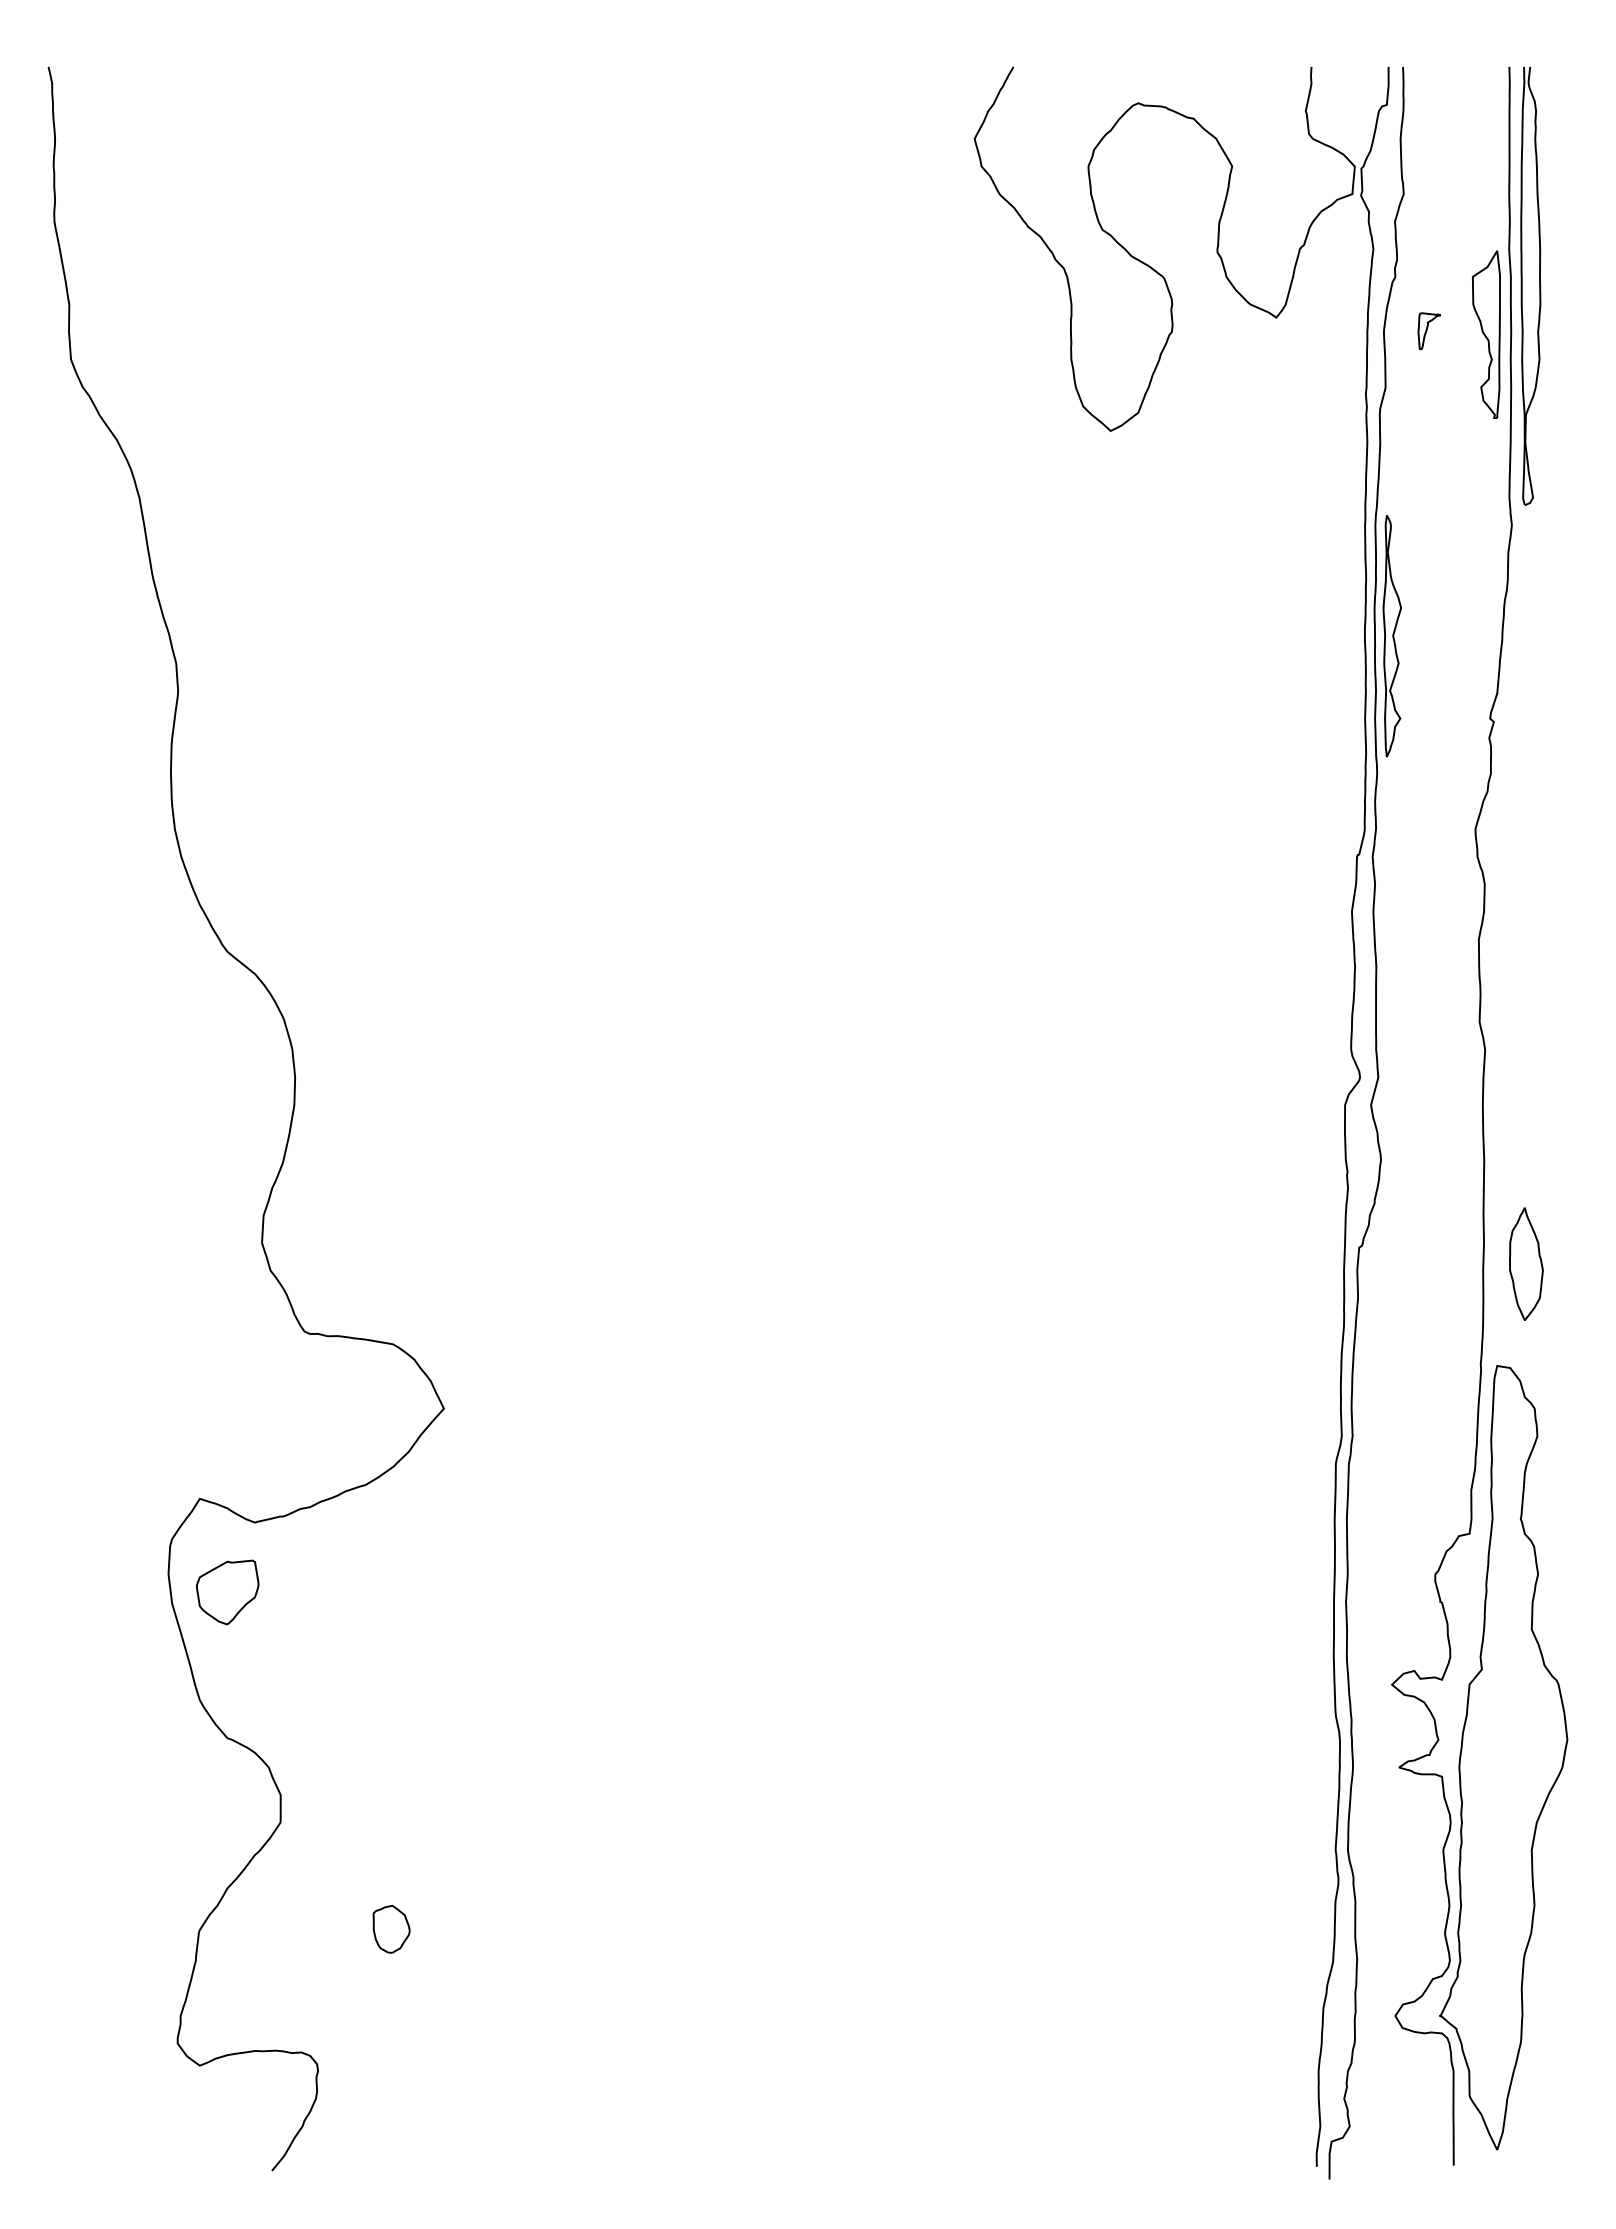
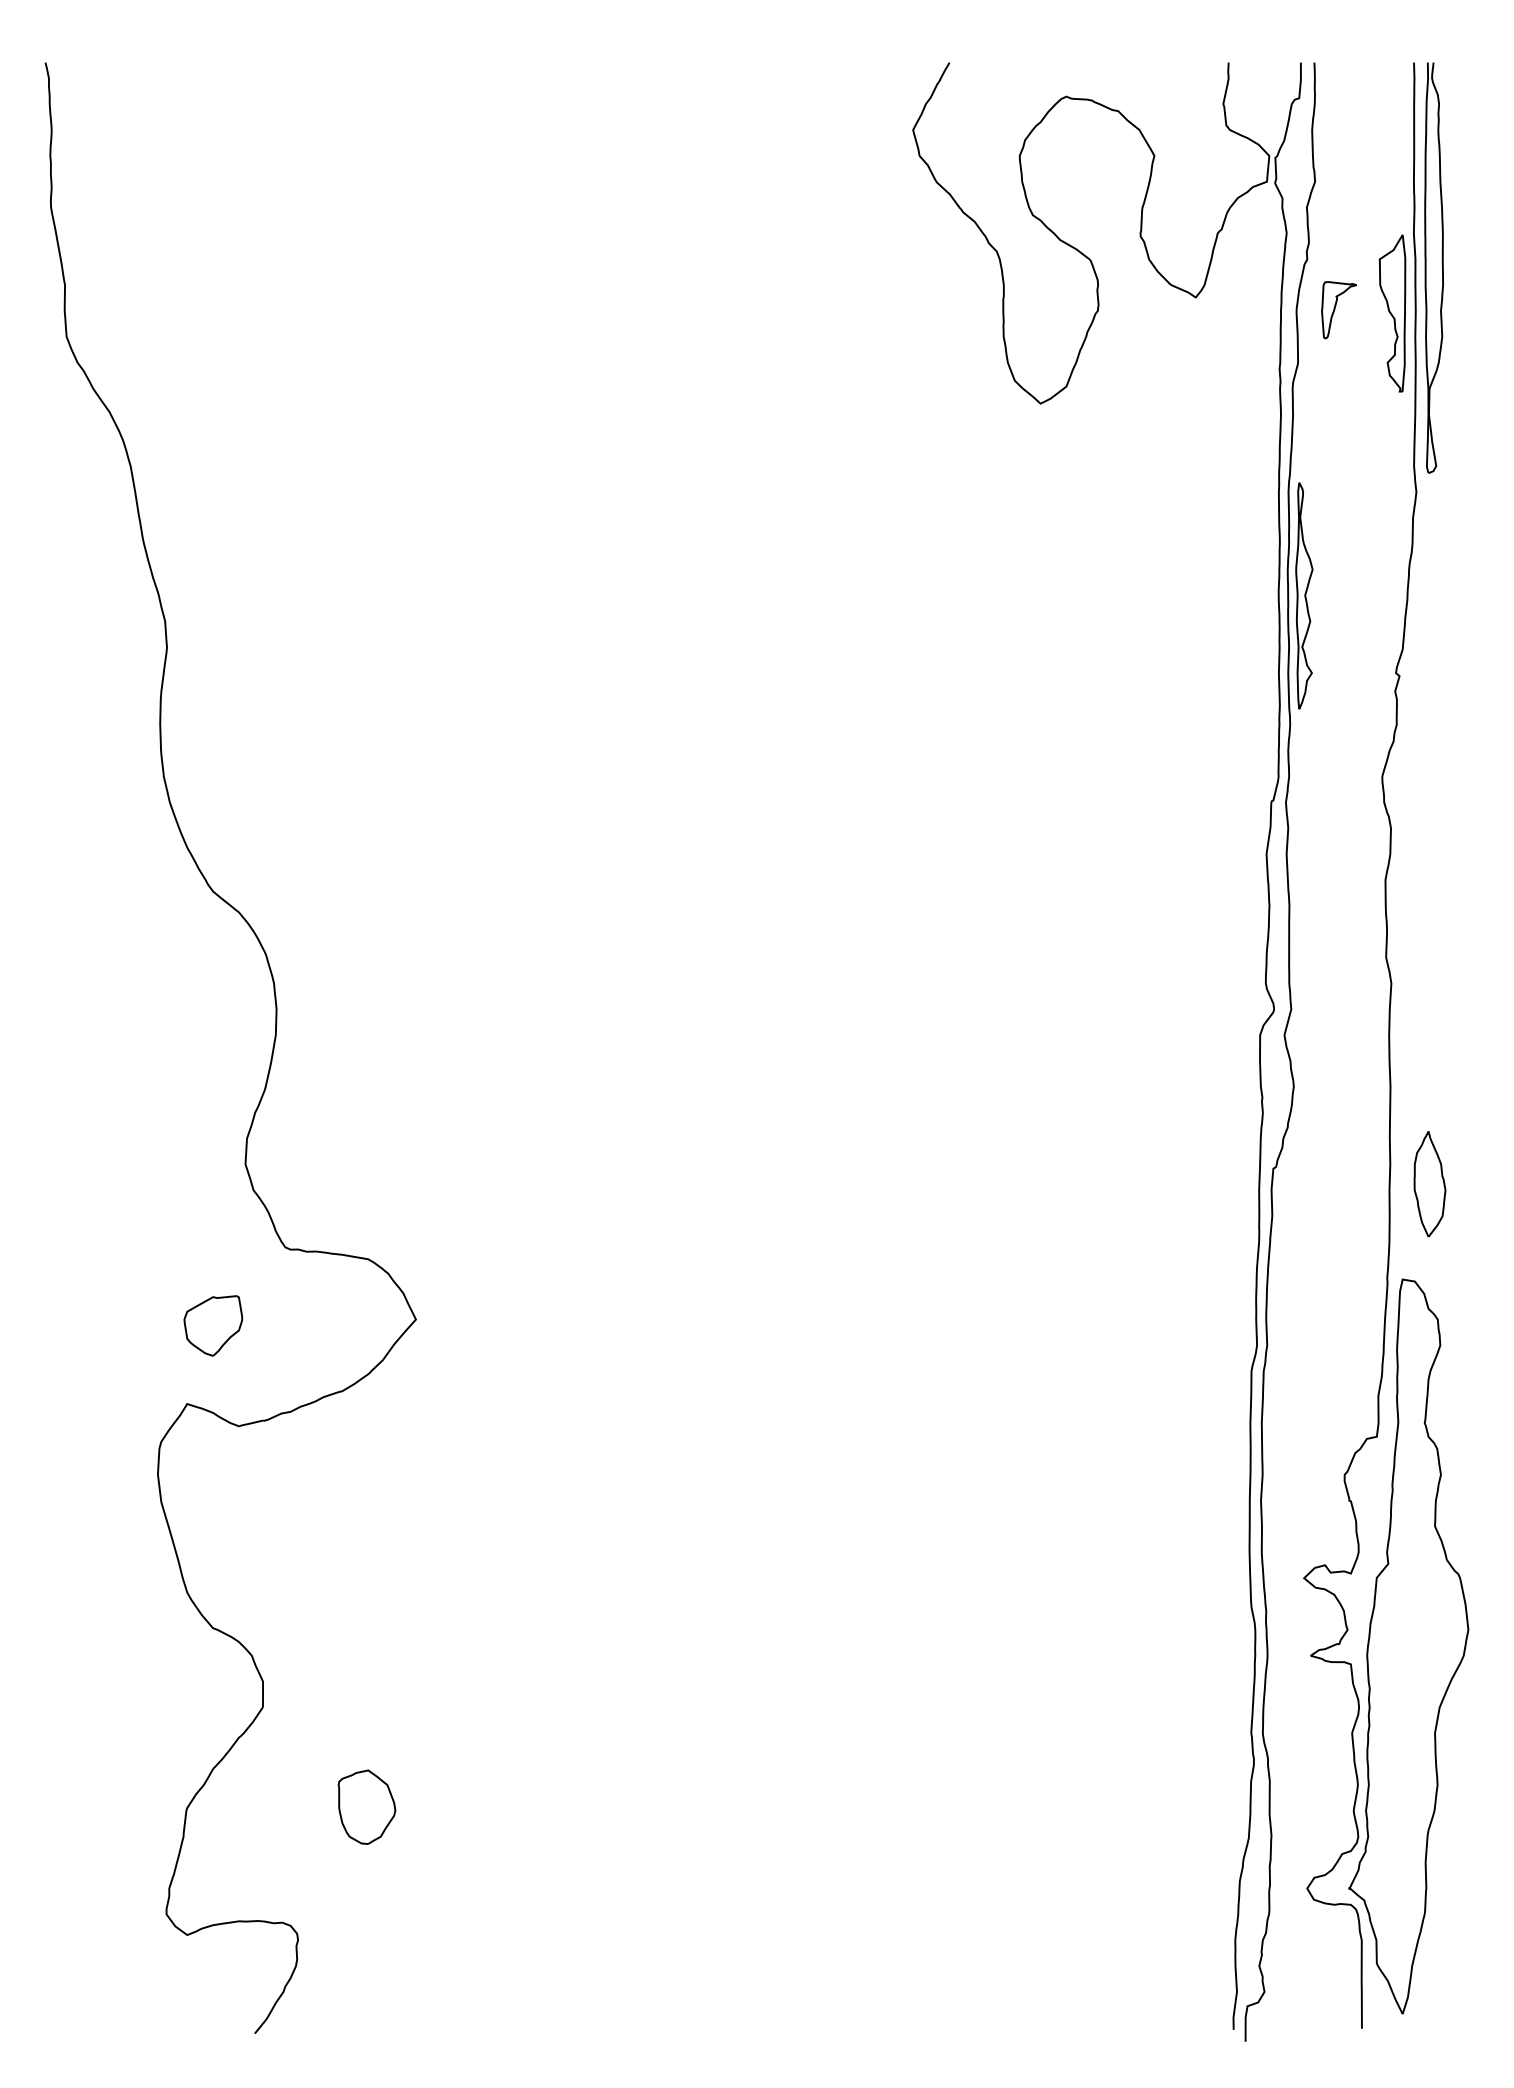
part: (1429, 331) -> (1339, 310), size x1.67
part: (227, 1592) -> (213, 1325), moved
part: (391, 1929) -> (366, 1807), size x1.67

